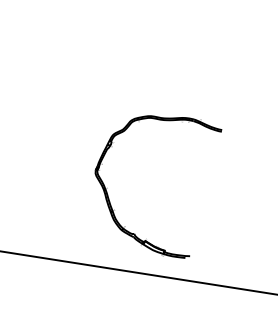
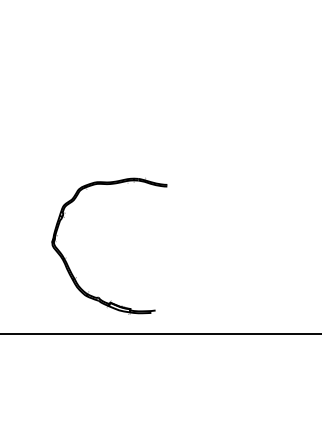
part: (107, 187) -> (66, 257), moved

